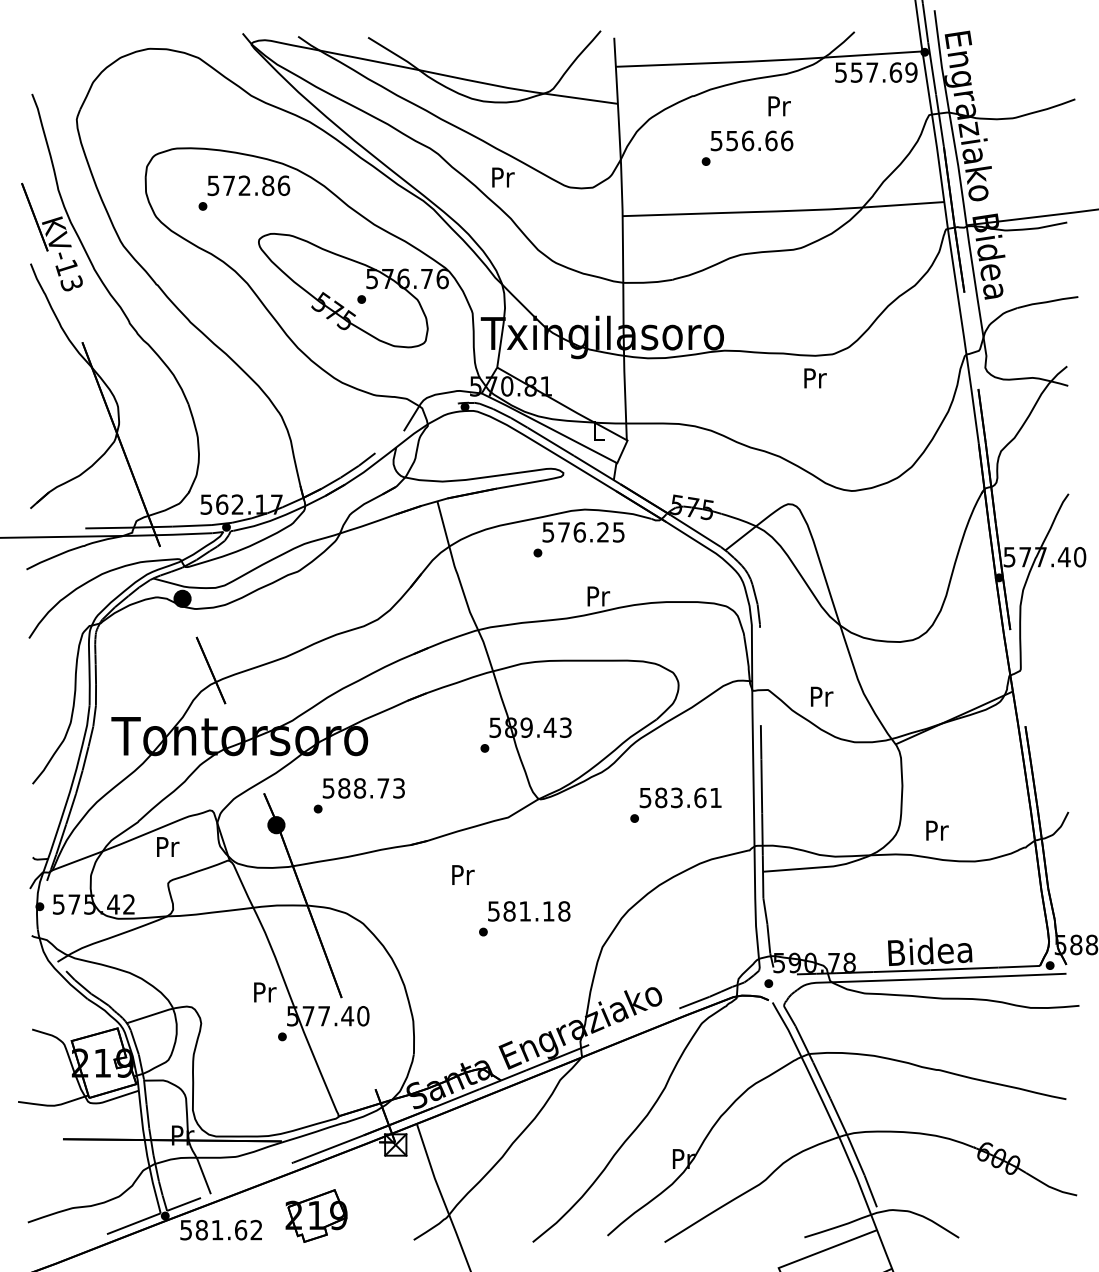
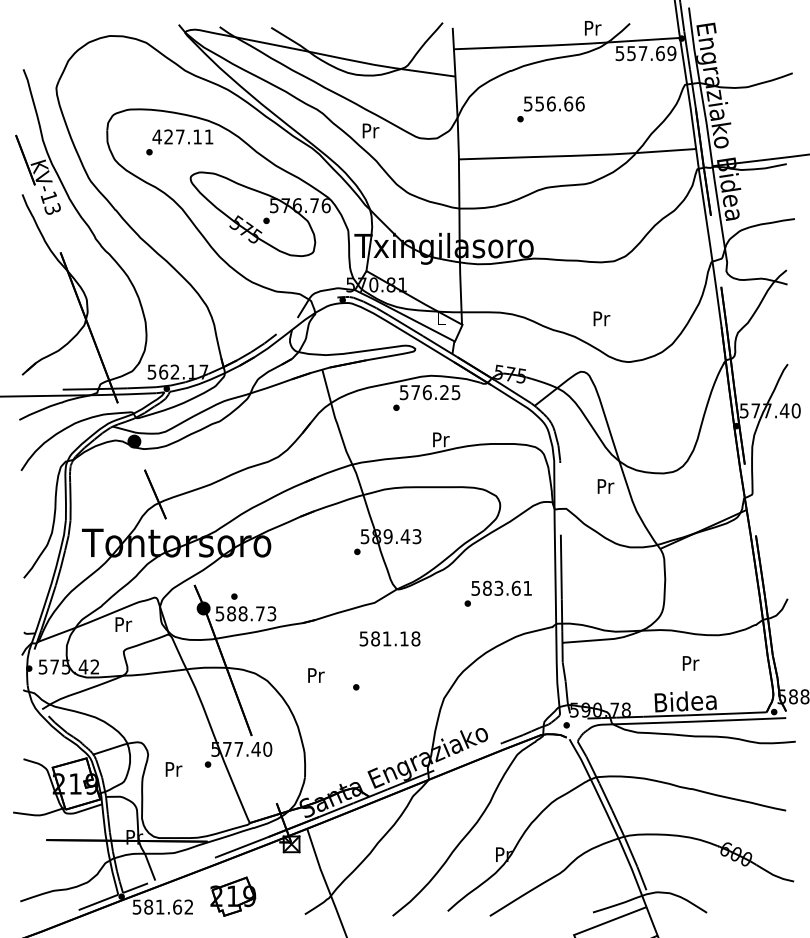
text: (779, 106) -> (593, 28), moved
text: (248, 185) -> (183, 136), 572.86 -> 427.11
text: (815, 378) -> (601, 318), moved
text: (822, 696) -> (606, 486), moved
text: (363, 788) -> (245, 613), moved
text: (937, 830) -> (691, 663), moved
text: (463, 874) -> (316, 675), moved
text: (529, 911) -> (390, 638), moved
text: (265, 992) -> (174, 769), moved

